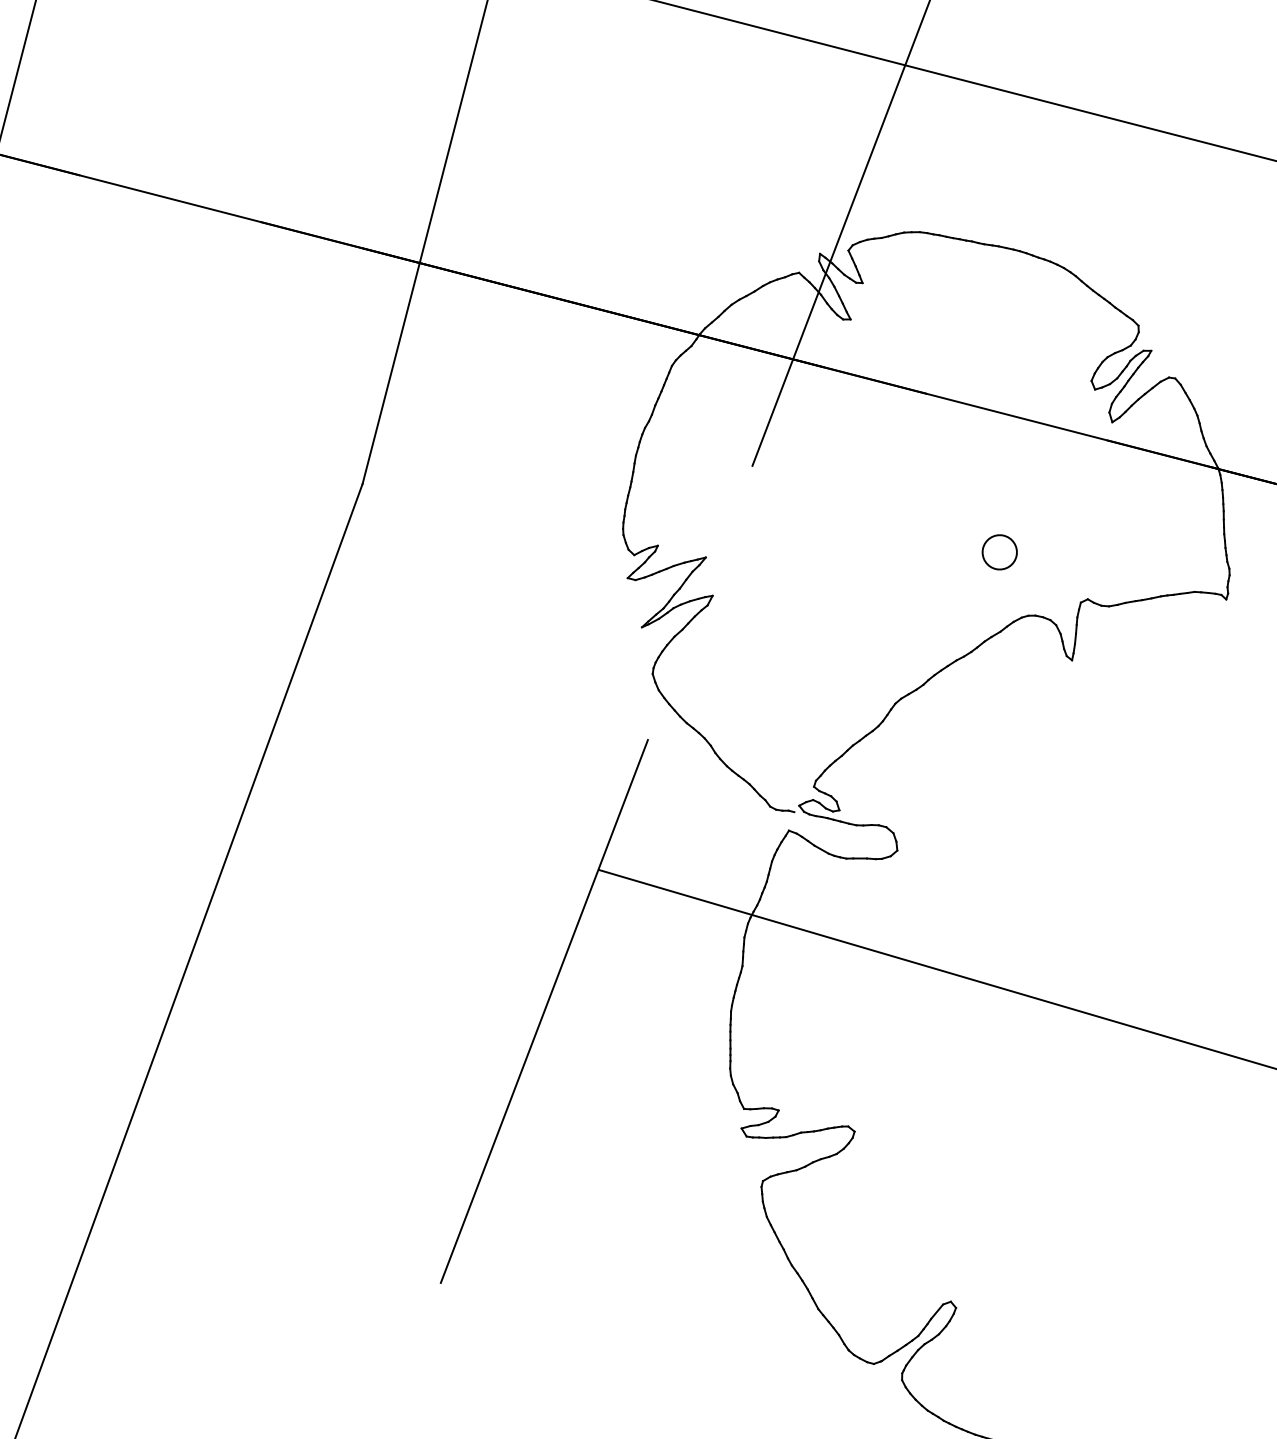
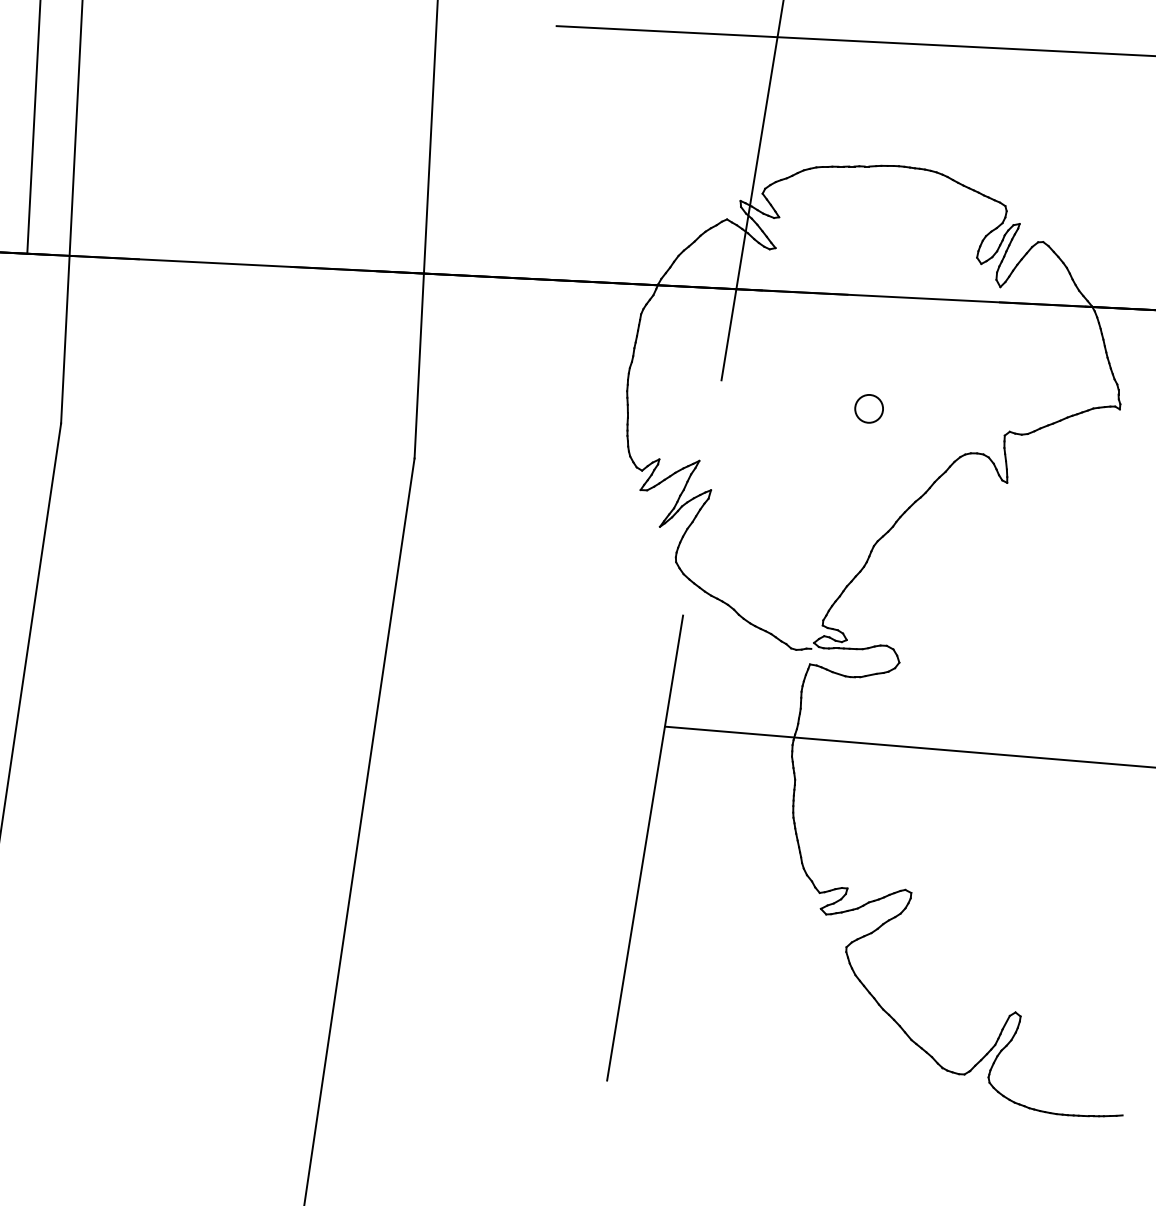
circle: (999, 551) -> (868, 408), moved

